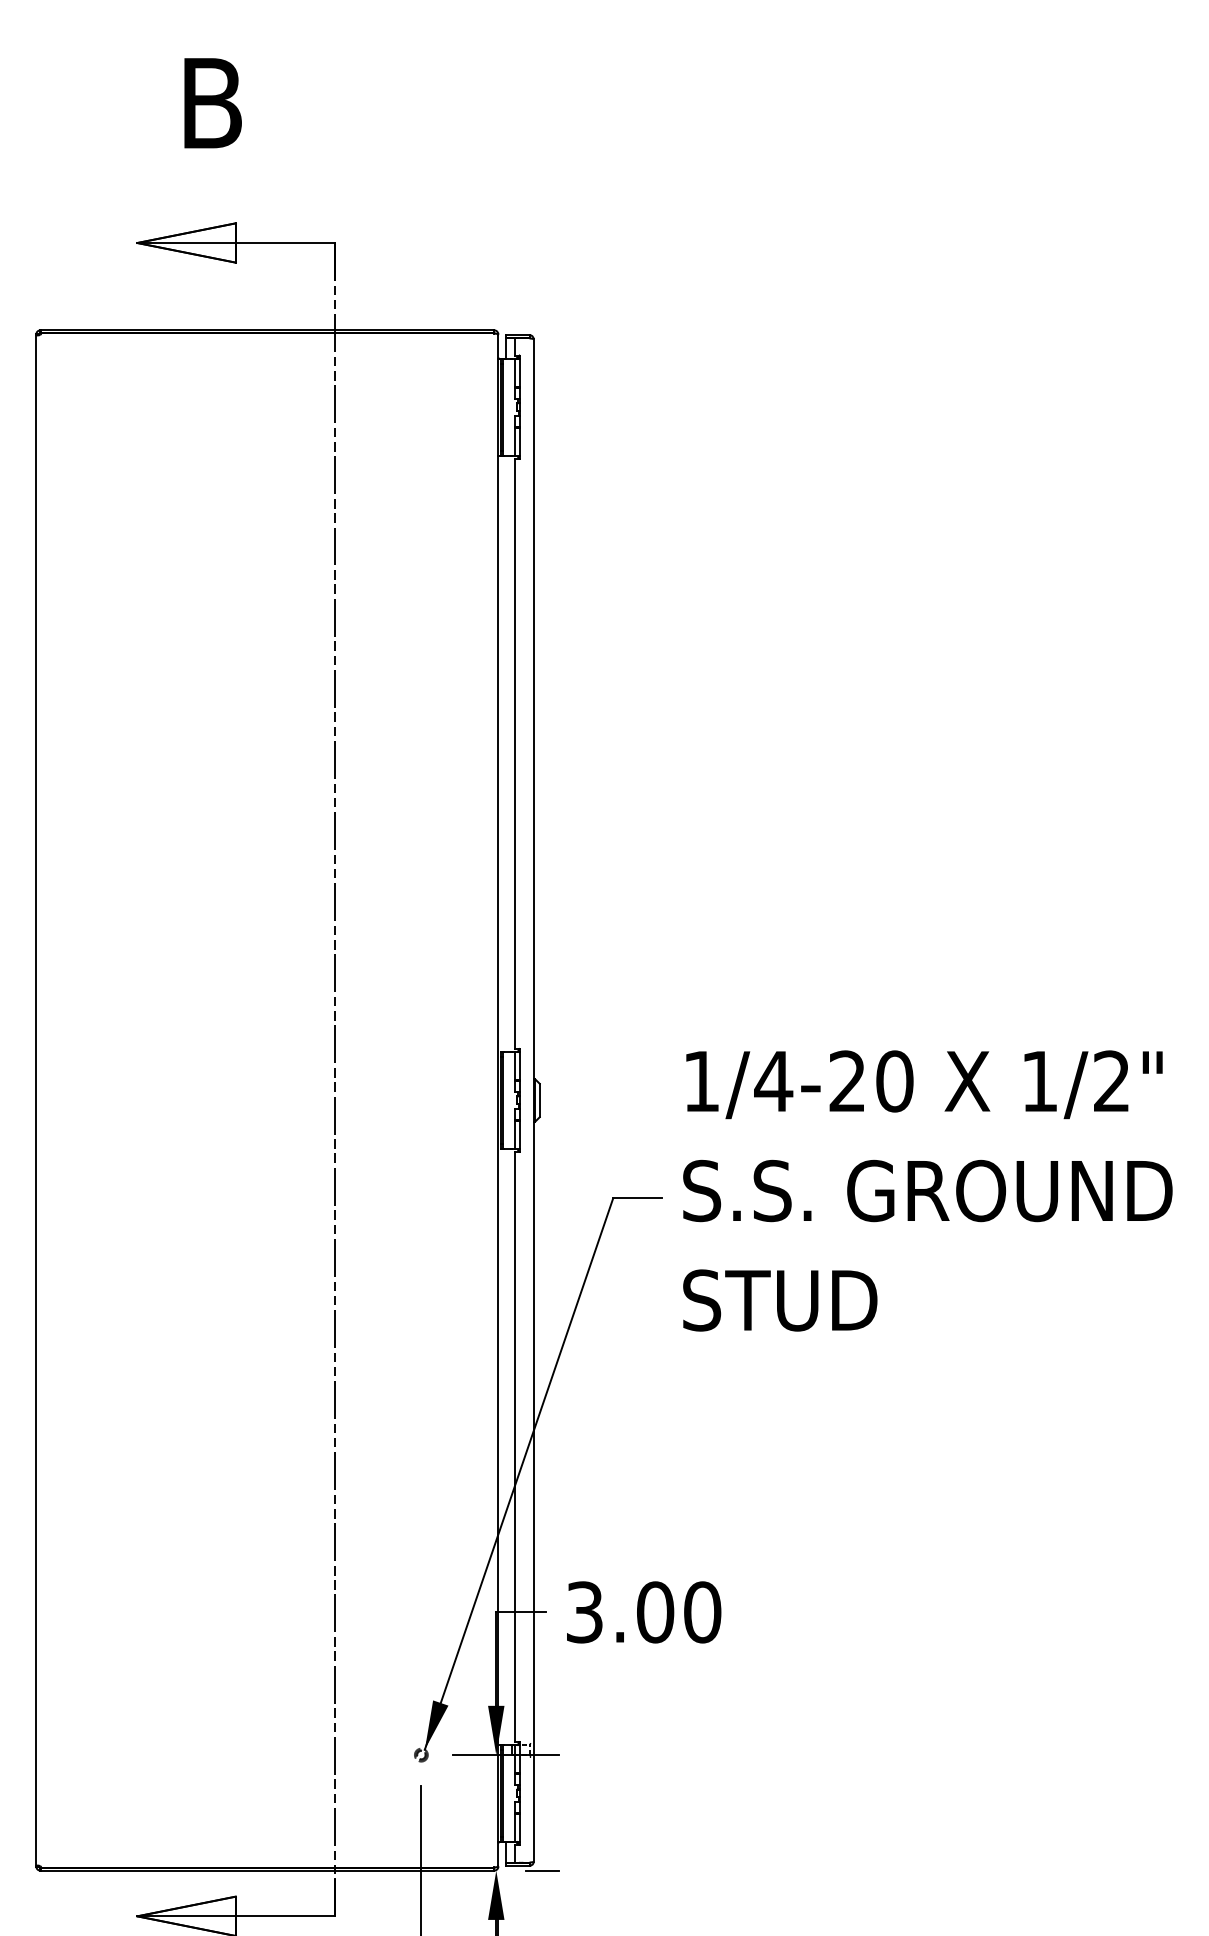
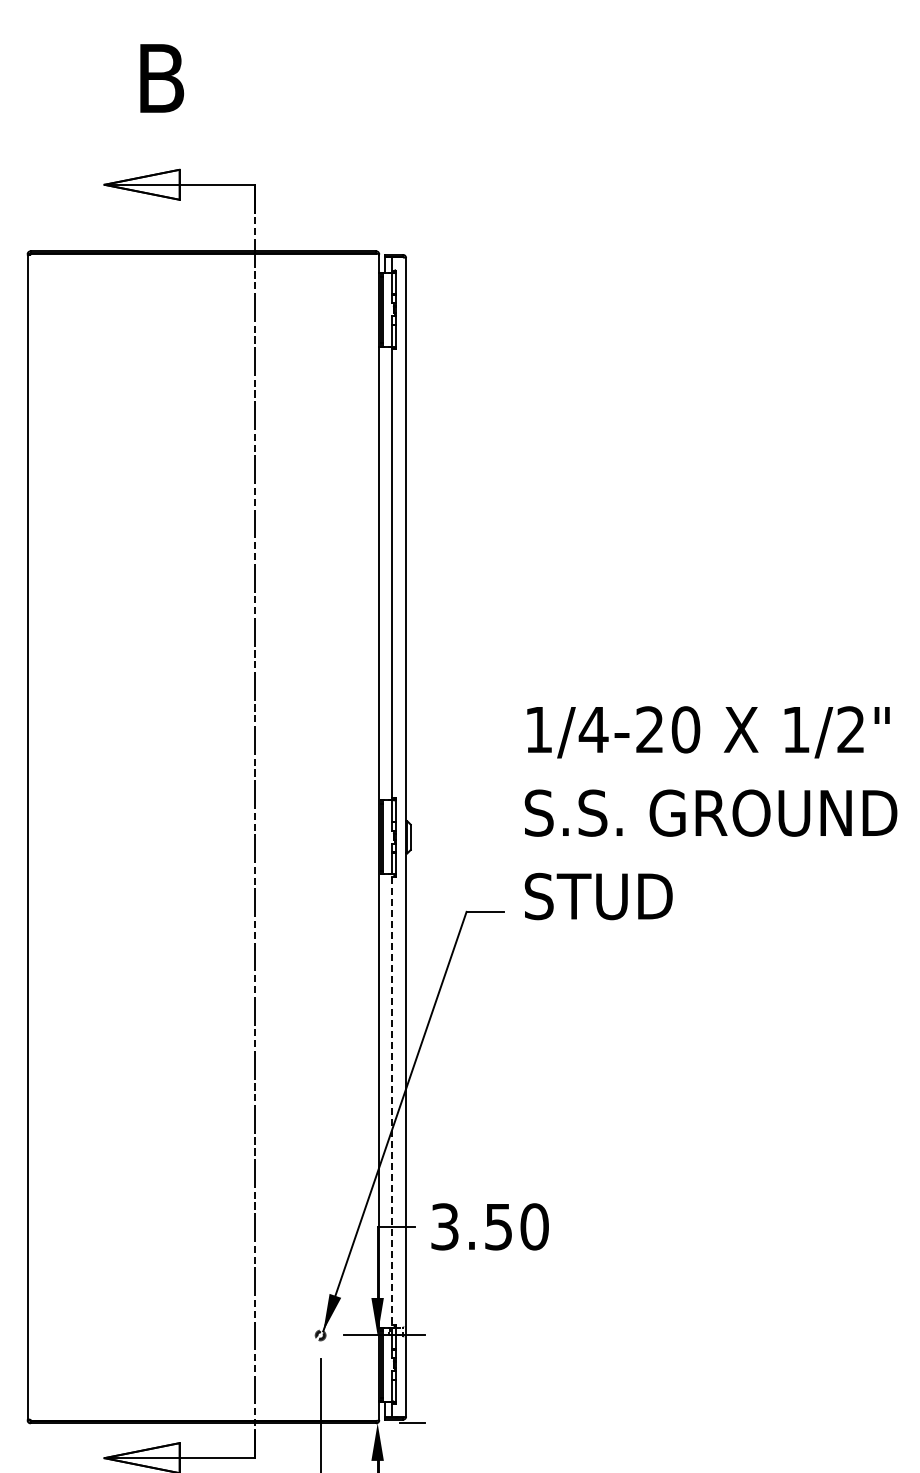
text: (927, 1191) -> (710, 813), moved
line: (515, 1447) -> (392, 1101), solid -> dashed
text: (655, 1611) -> (498, 1226), 3.00 -> 3.50

